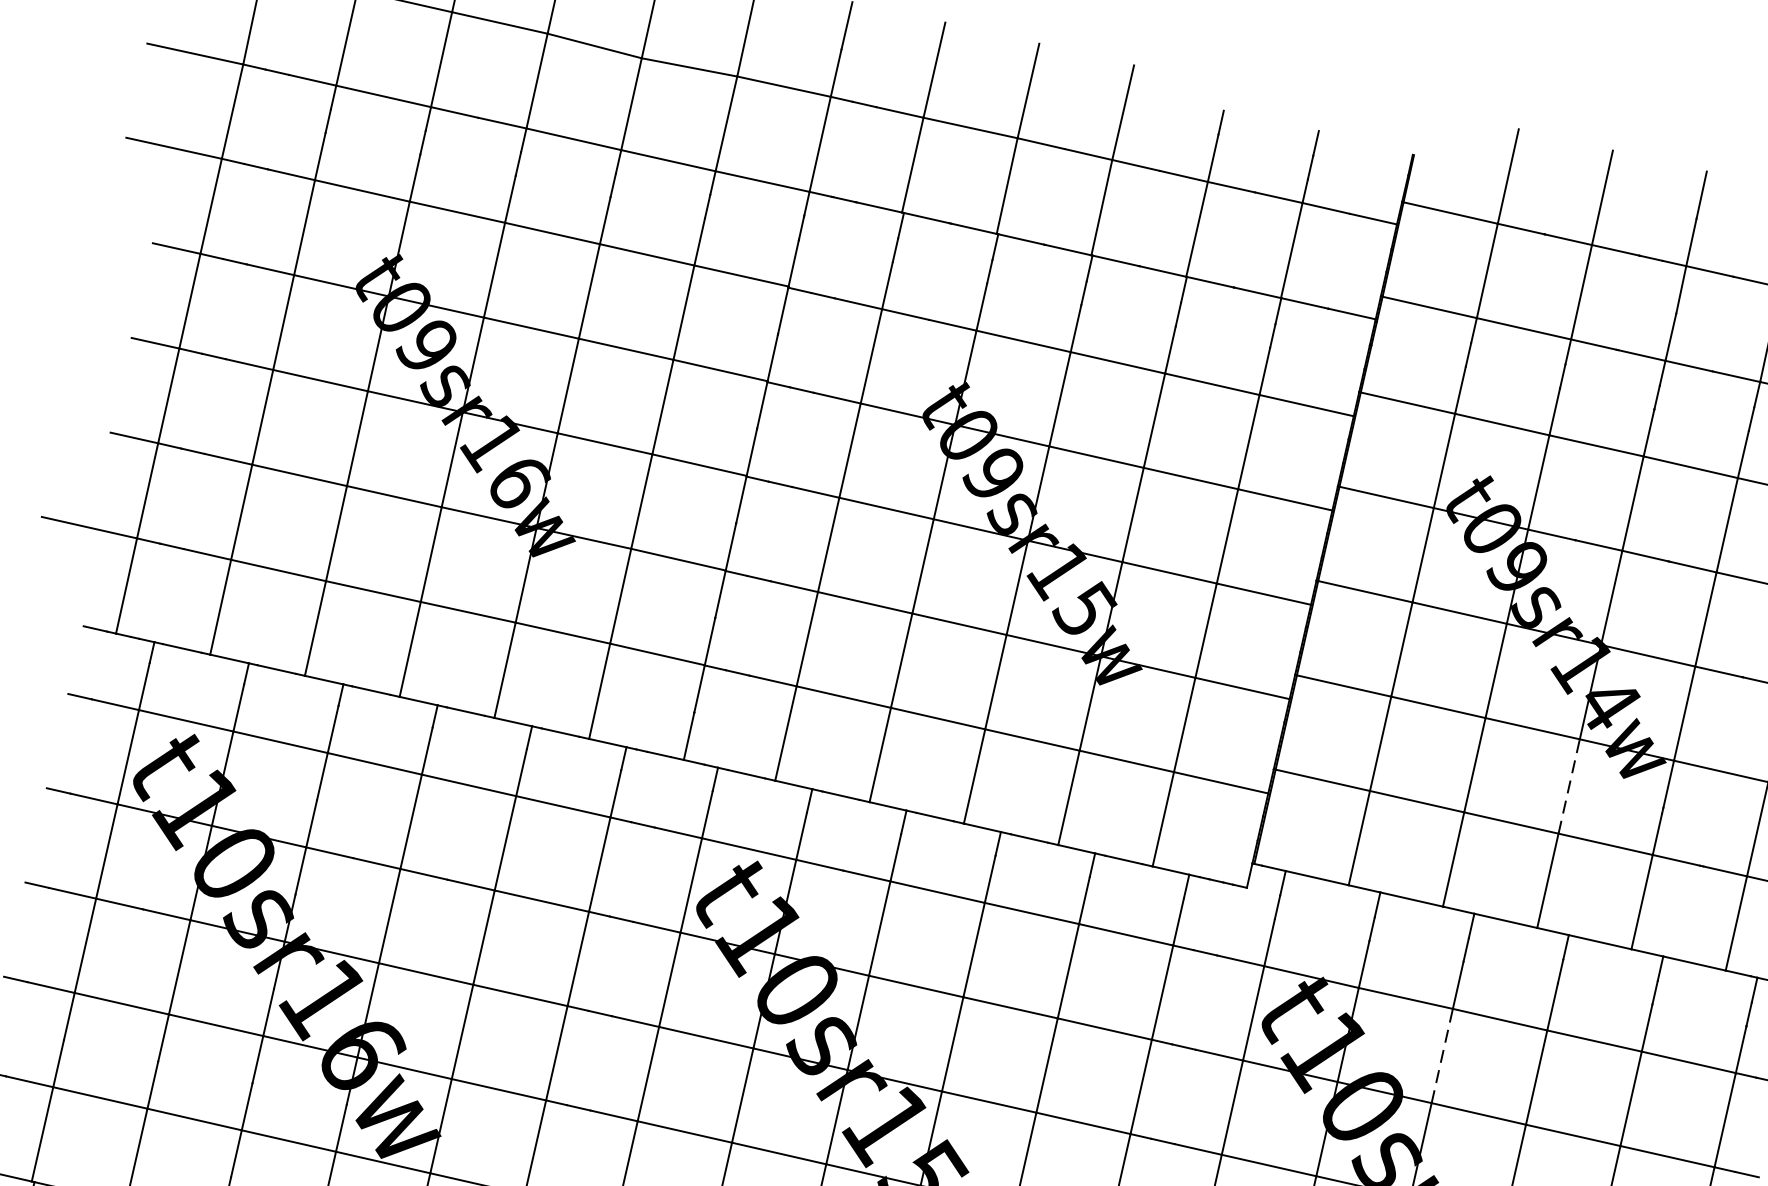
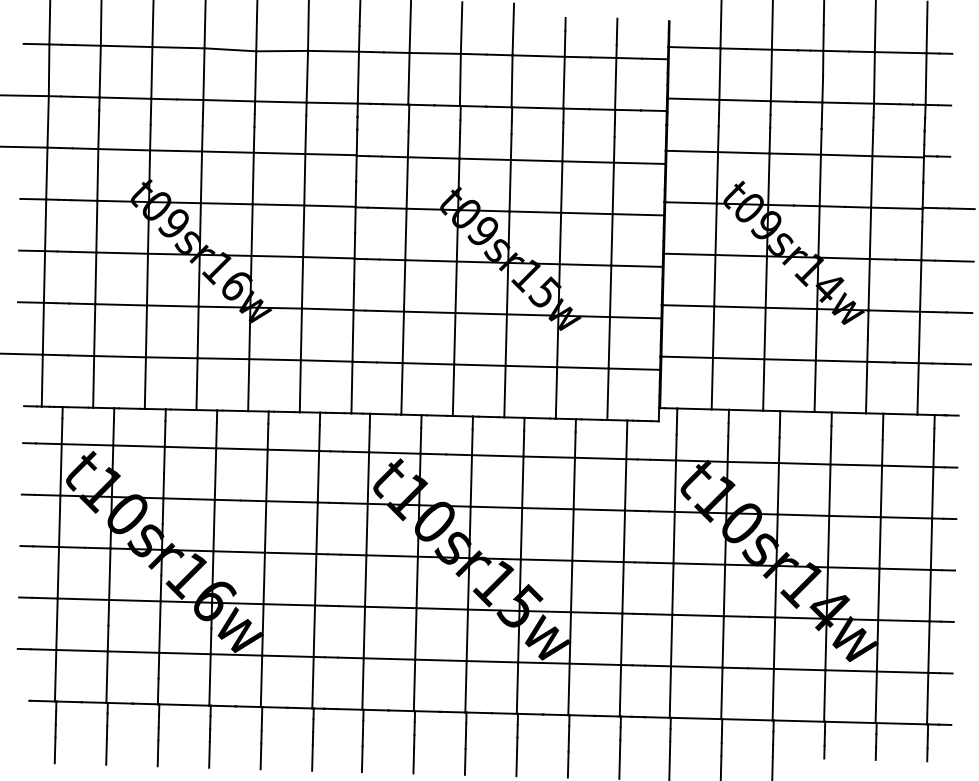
line: (1569, 785) -> (816, 334), dashed -> solid
line: (1442, 1055) -> (778, 488), dashed -> solid

